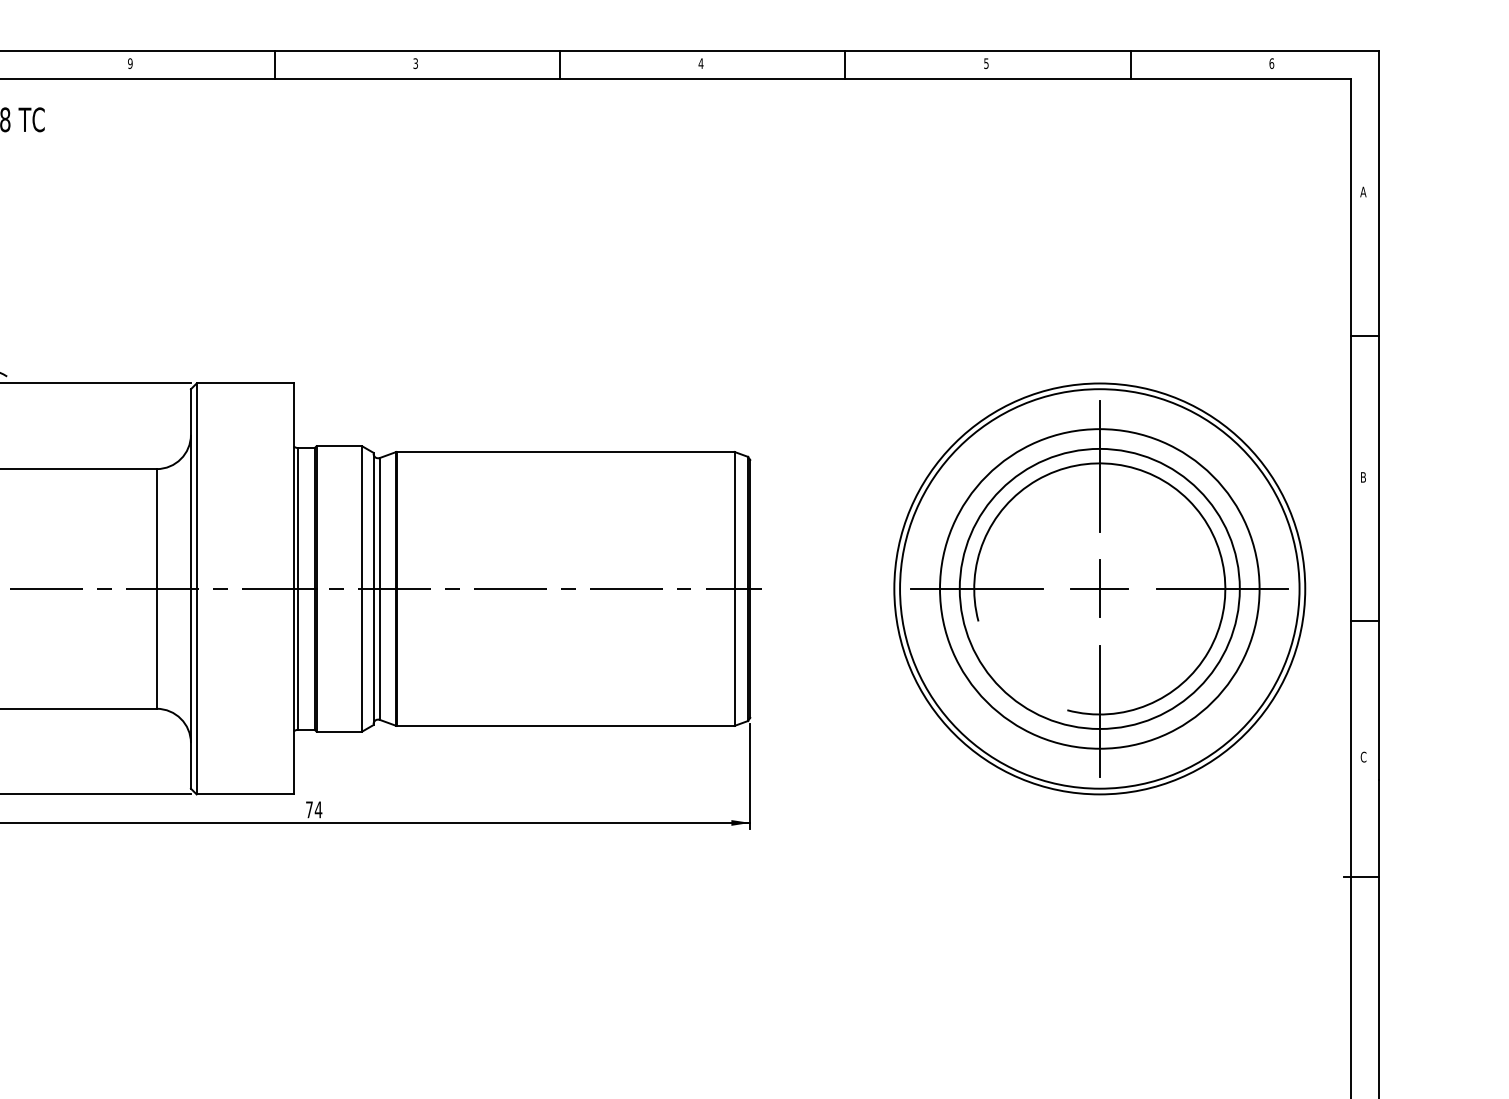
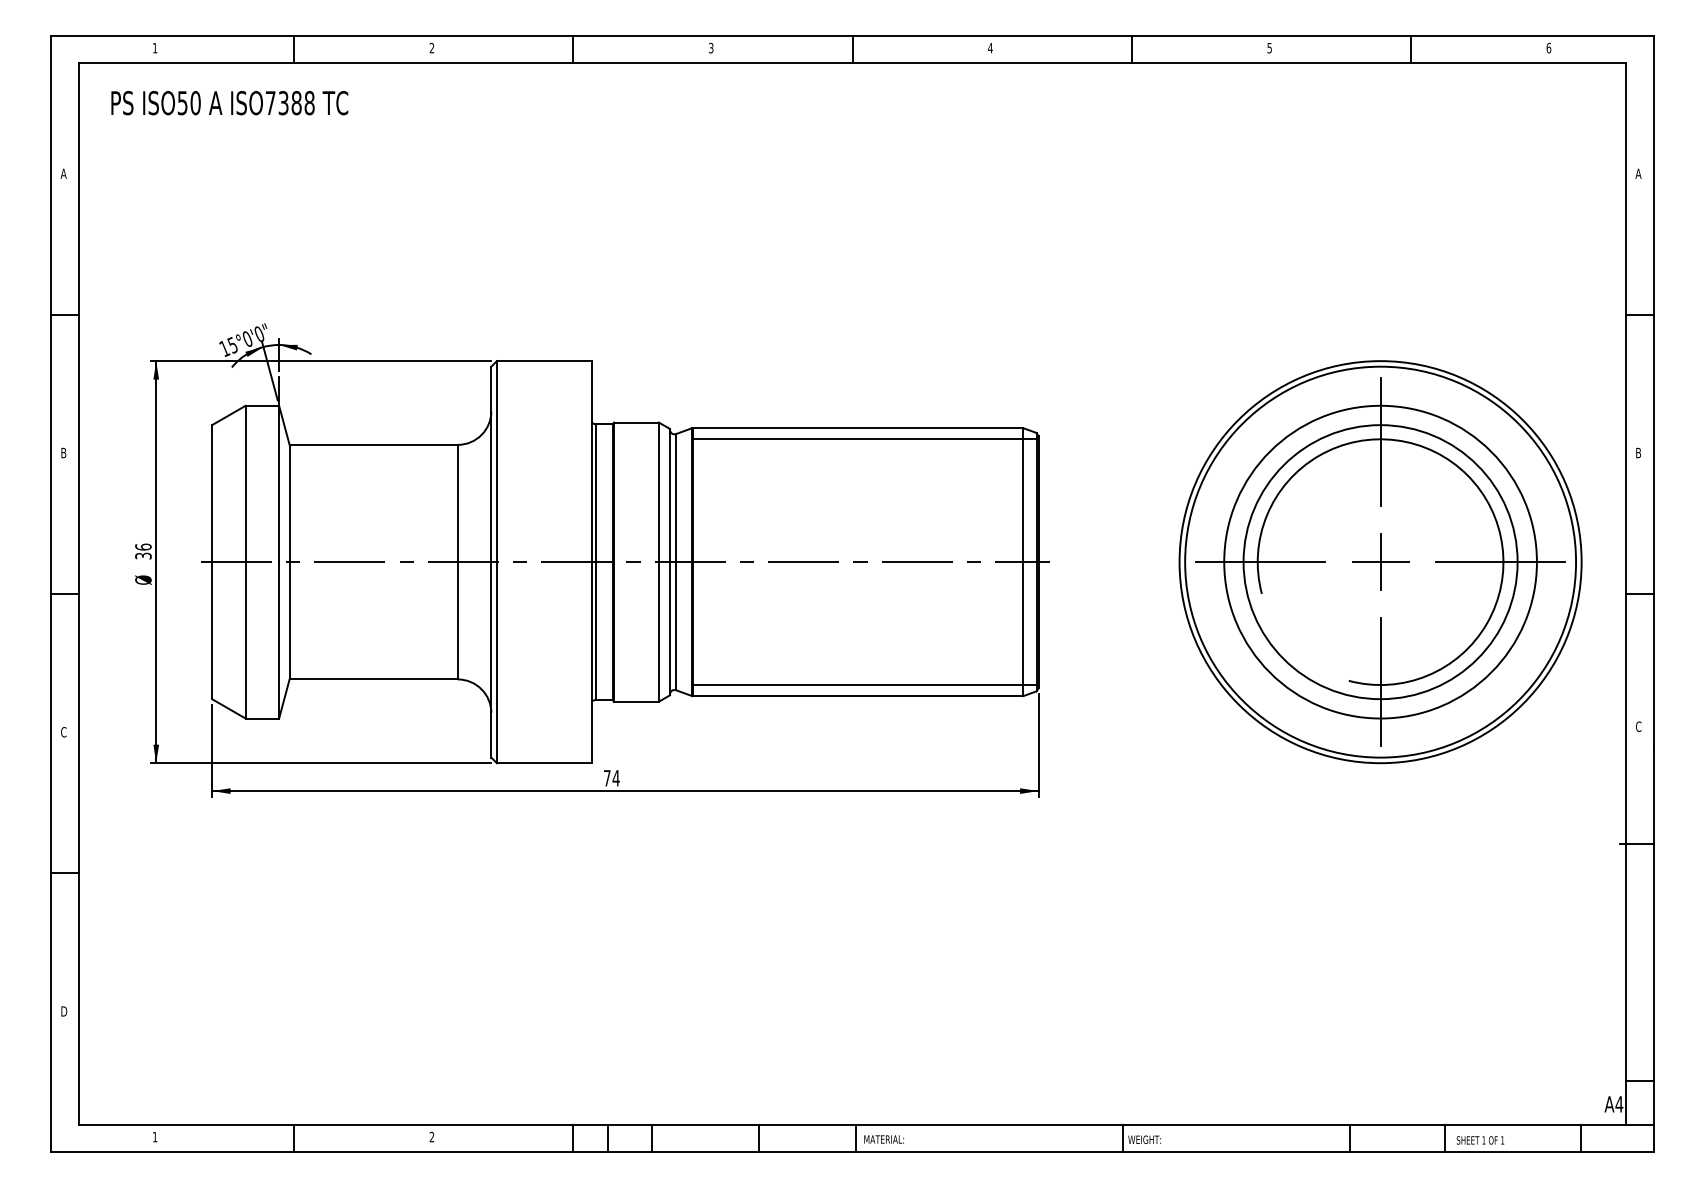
text: (129, 63) -> (431, 48), 9 -> 2
line: (572, 463) -> (864, 439), added
line: (572, 715) -> (864, 685), added

